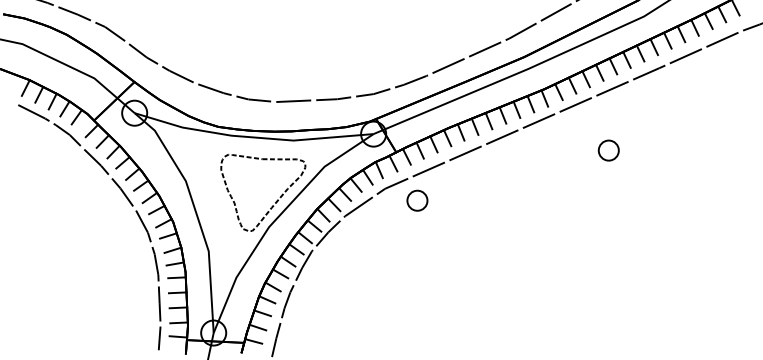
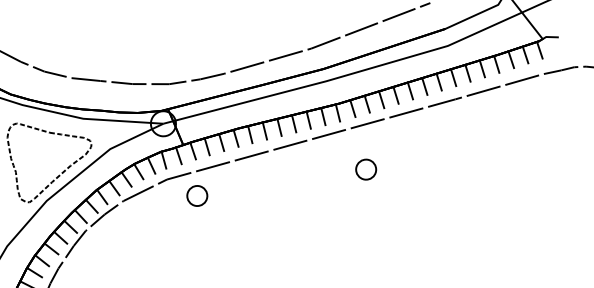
part: (608, 150) -> (365, 169), moved

